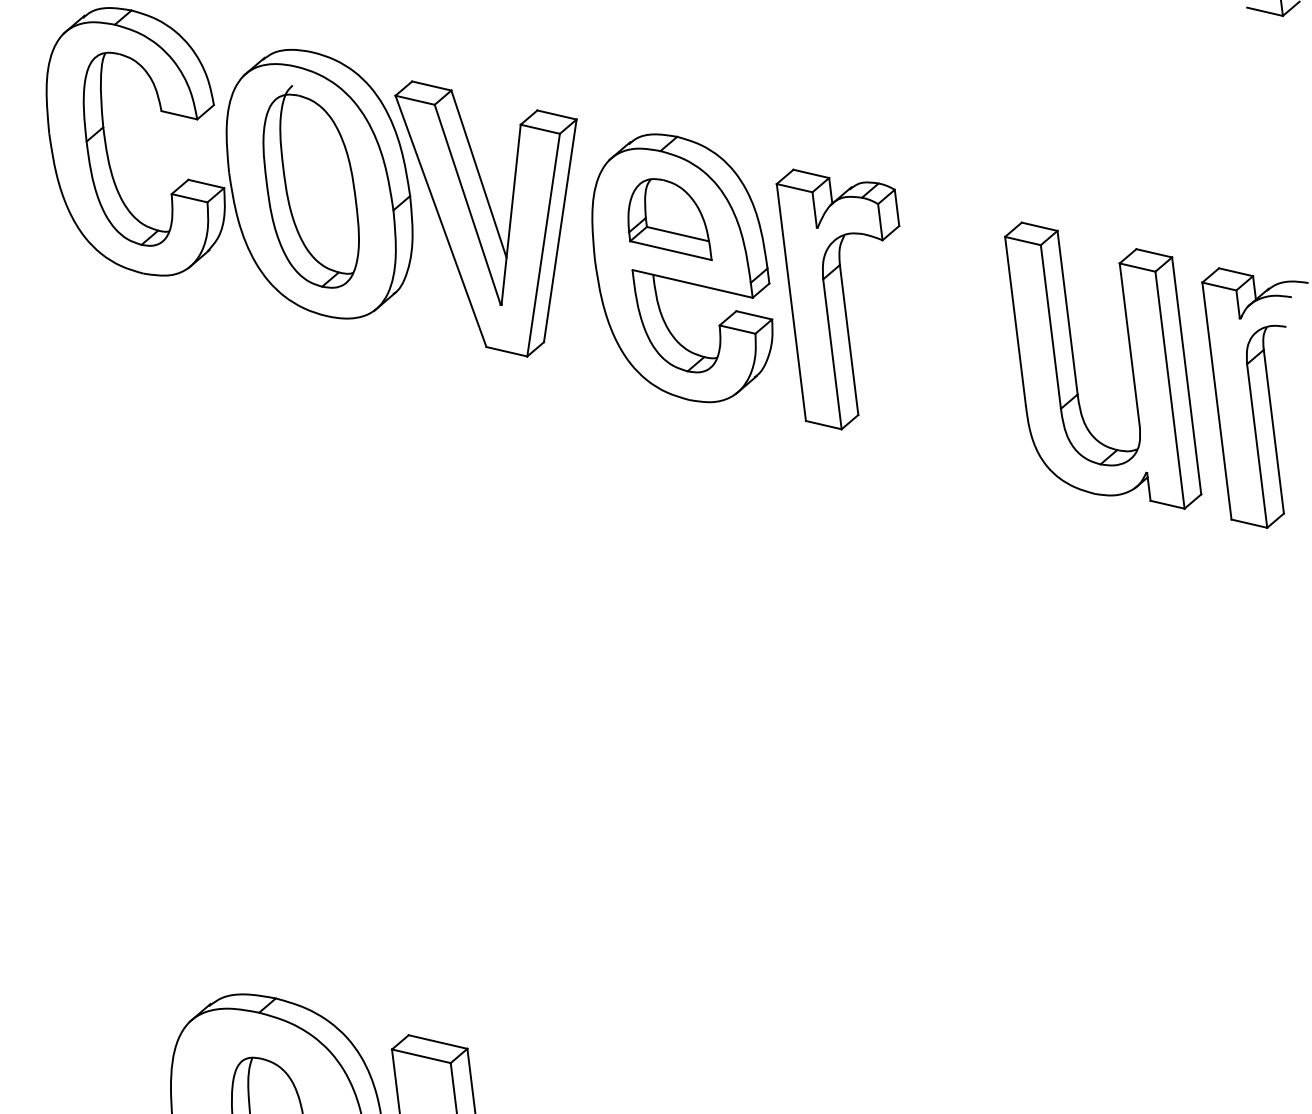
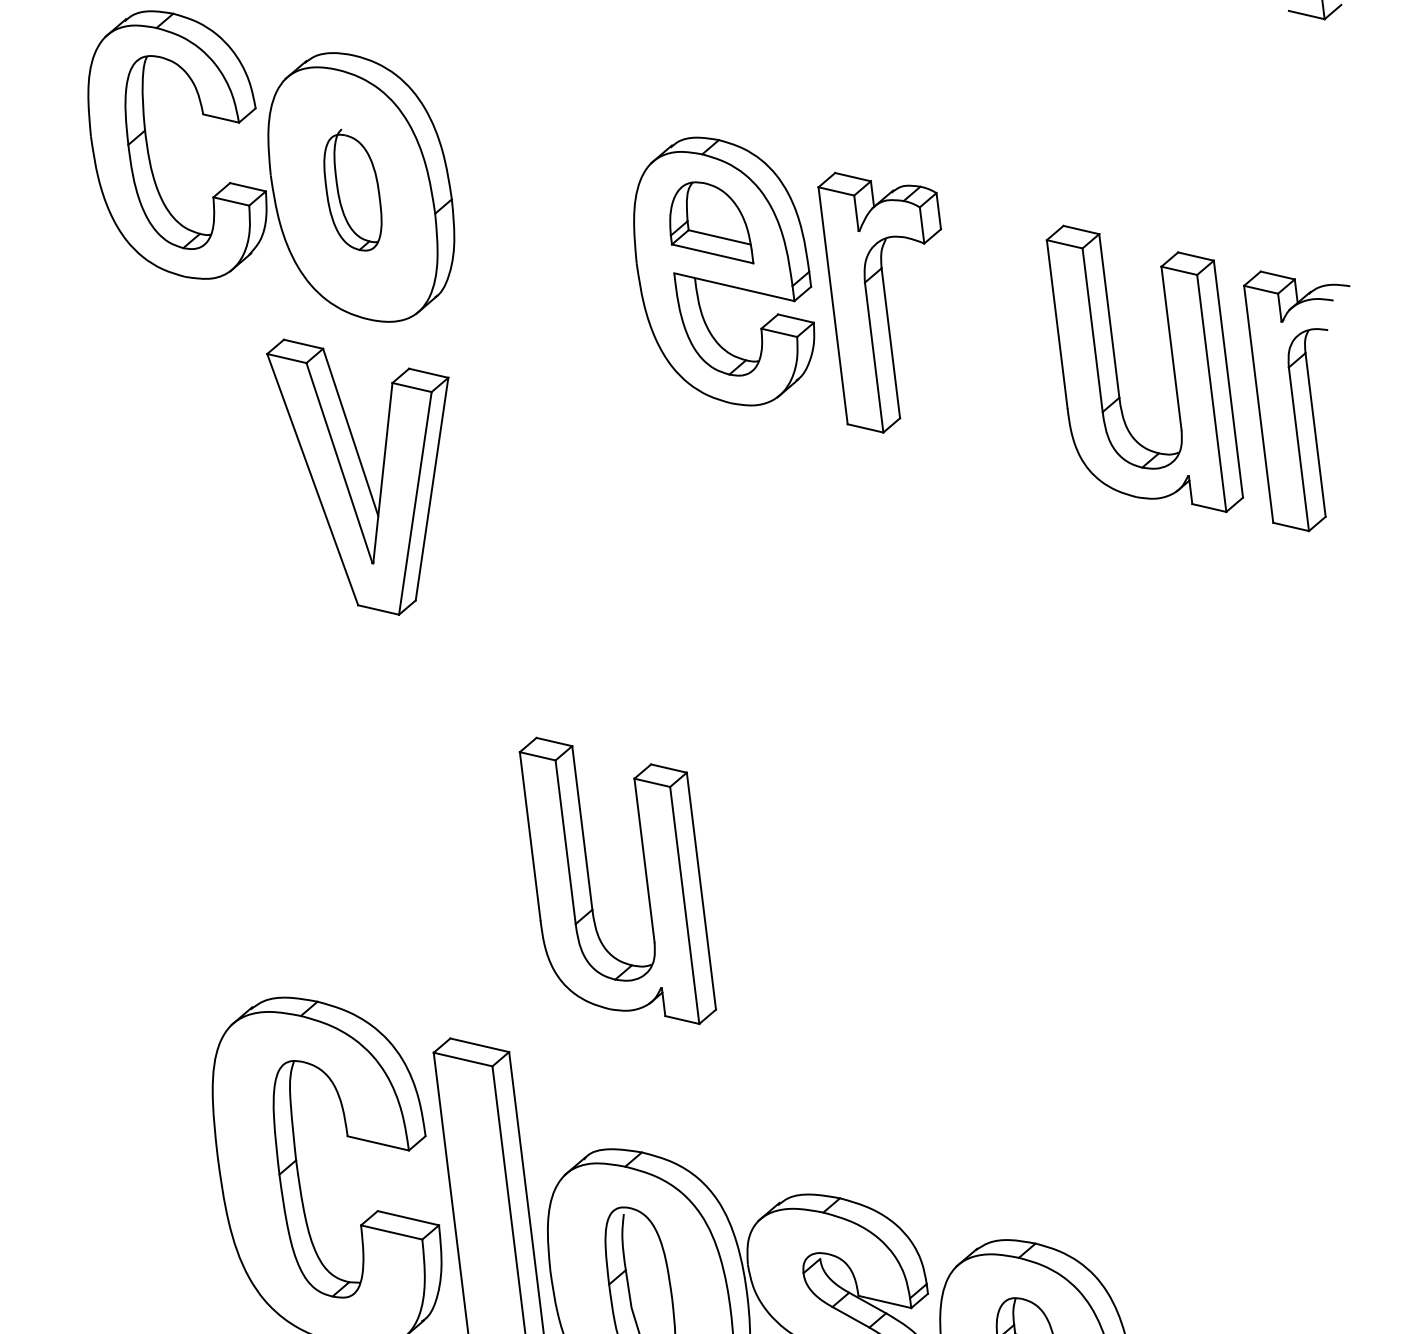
part: (310, 186) -> (352, 189), size x0.6
part: (485, 218) -> (357, 476), moved
part: (548, 880) -> (590, 883), added

